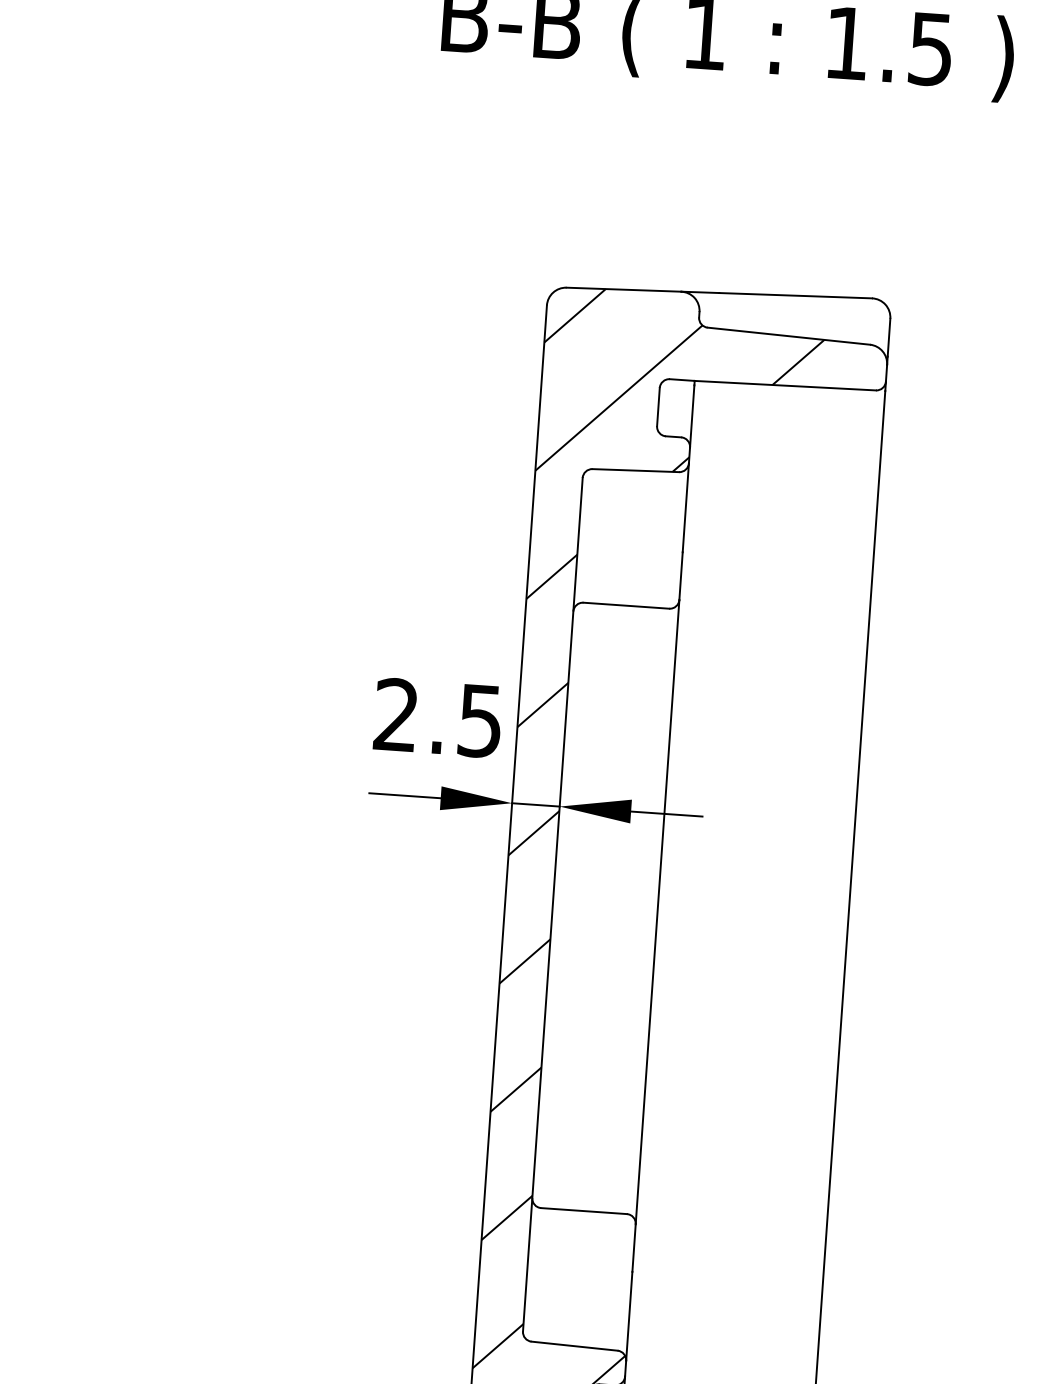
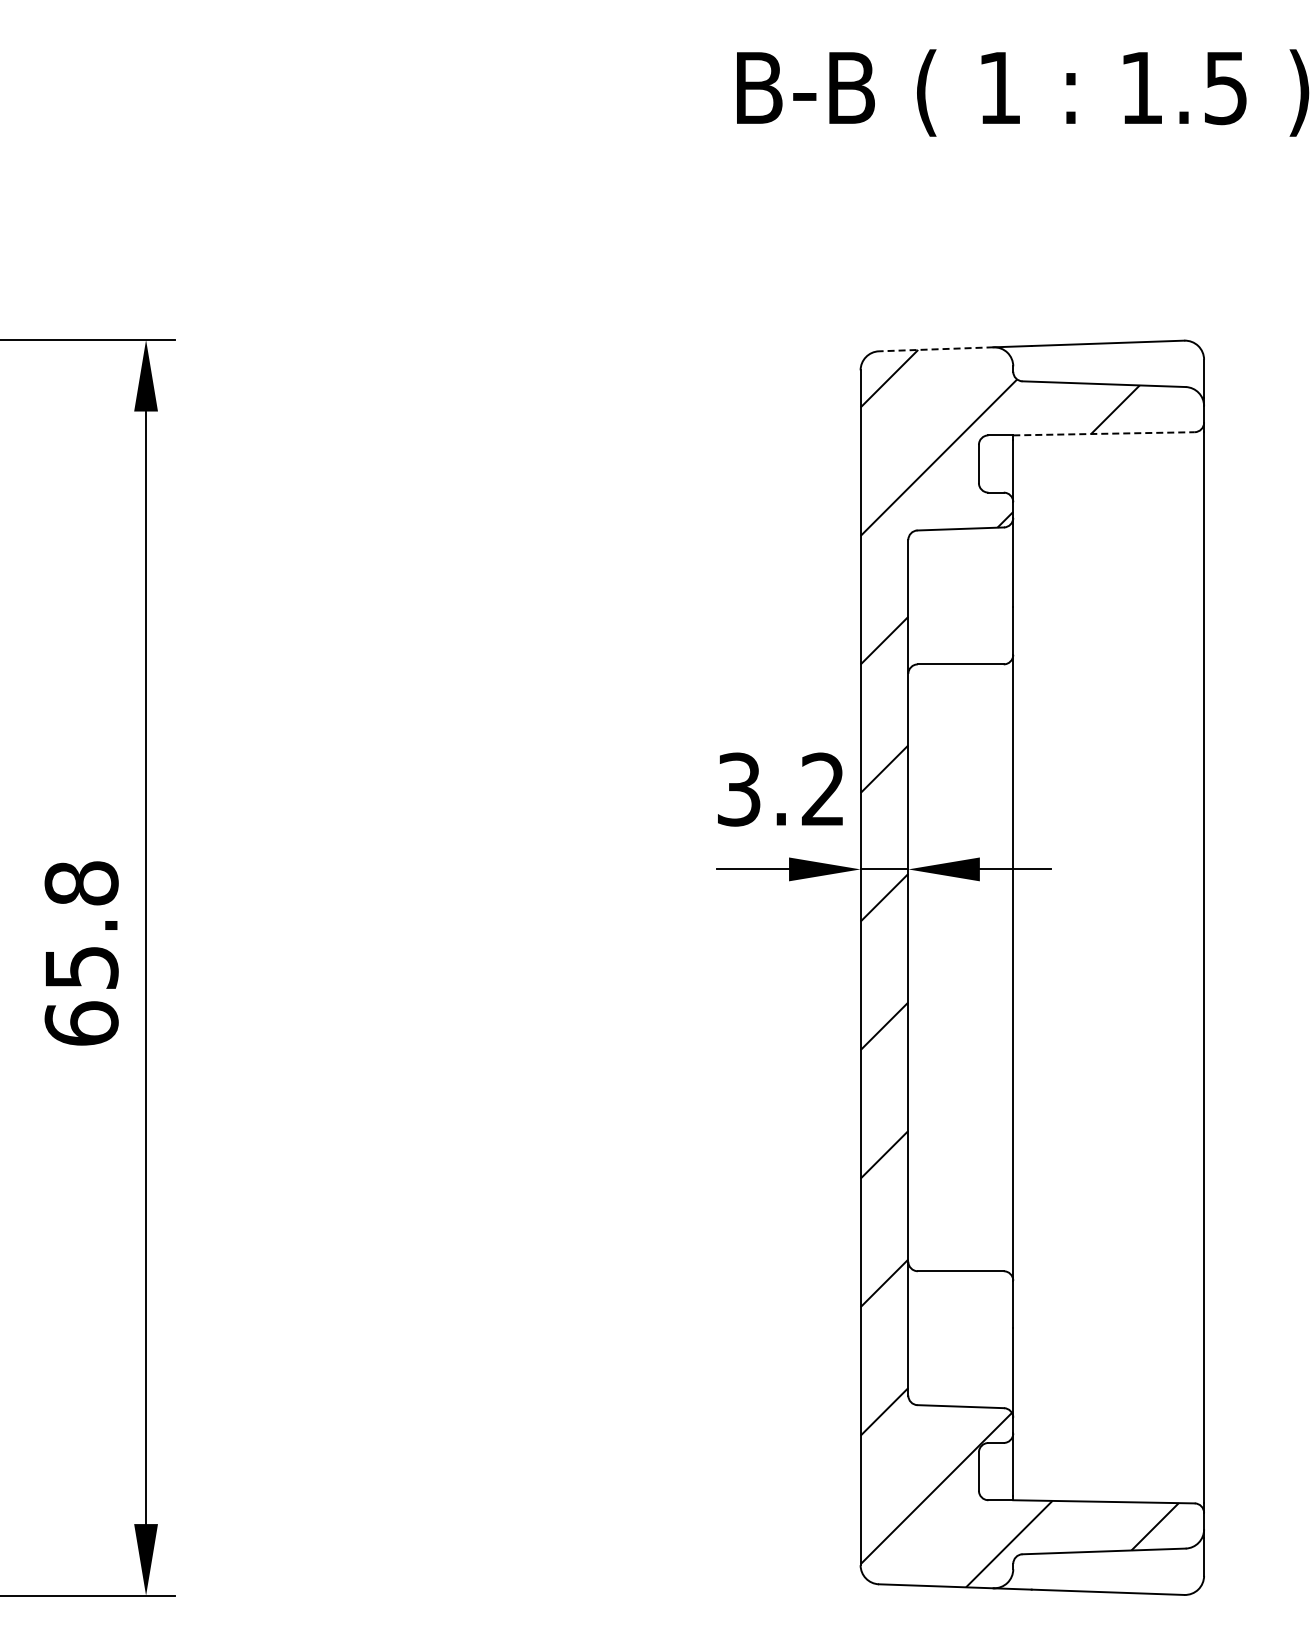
line: (623, 289) -> (935, 349), solid -> dashed
line: (785, 385) -> (1104, 433), solid -> dashed
text: (437, 717) -> (780, 789), 2.5 -> 3.2

